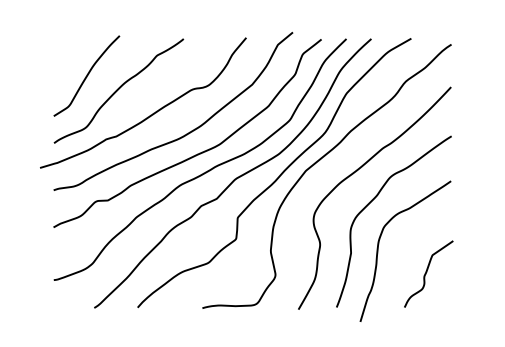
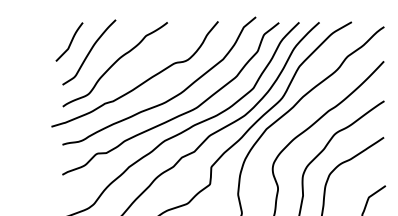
curve: (63, 63) -> (70, 42), added

